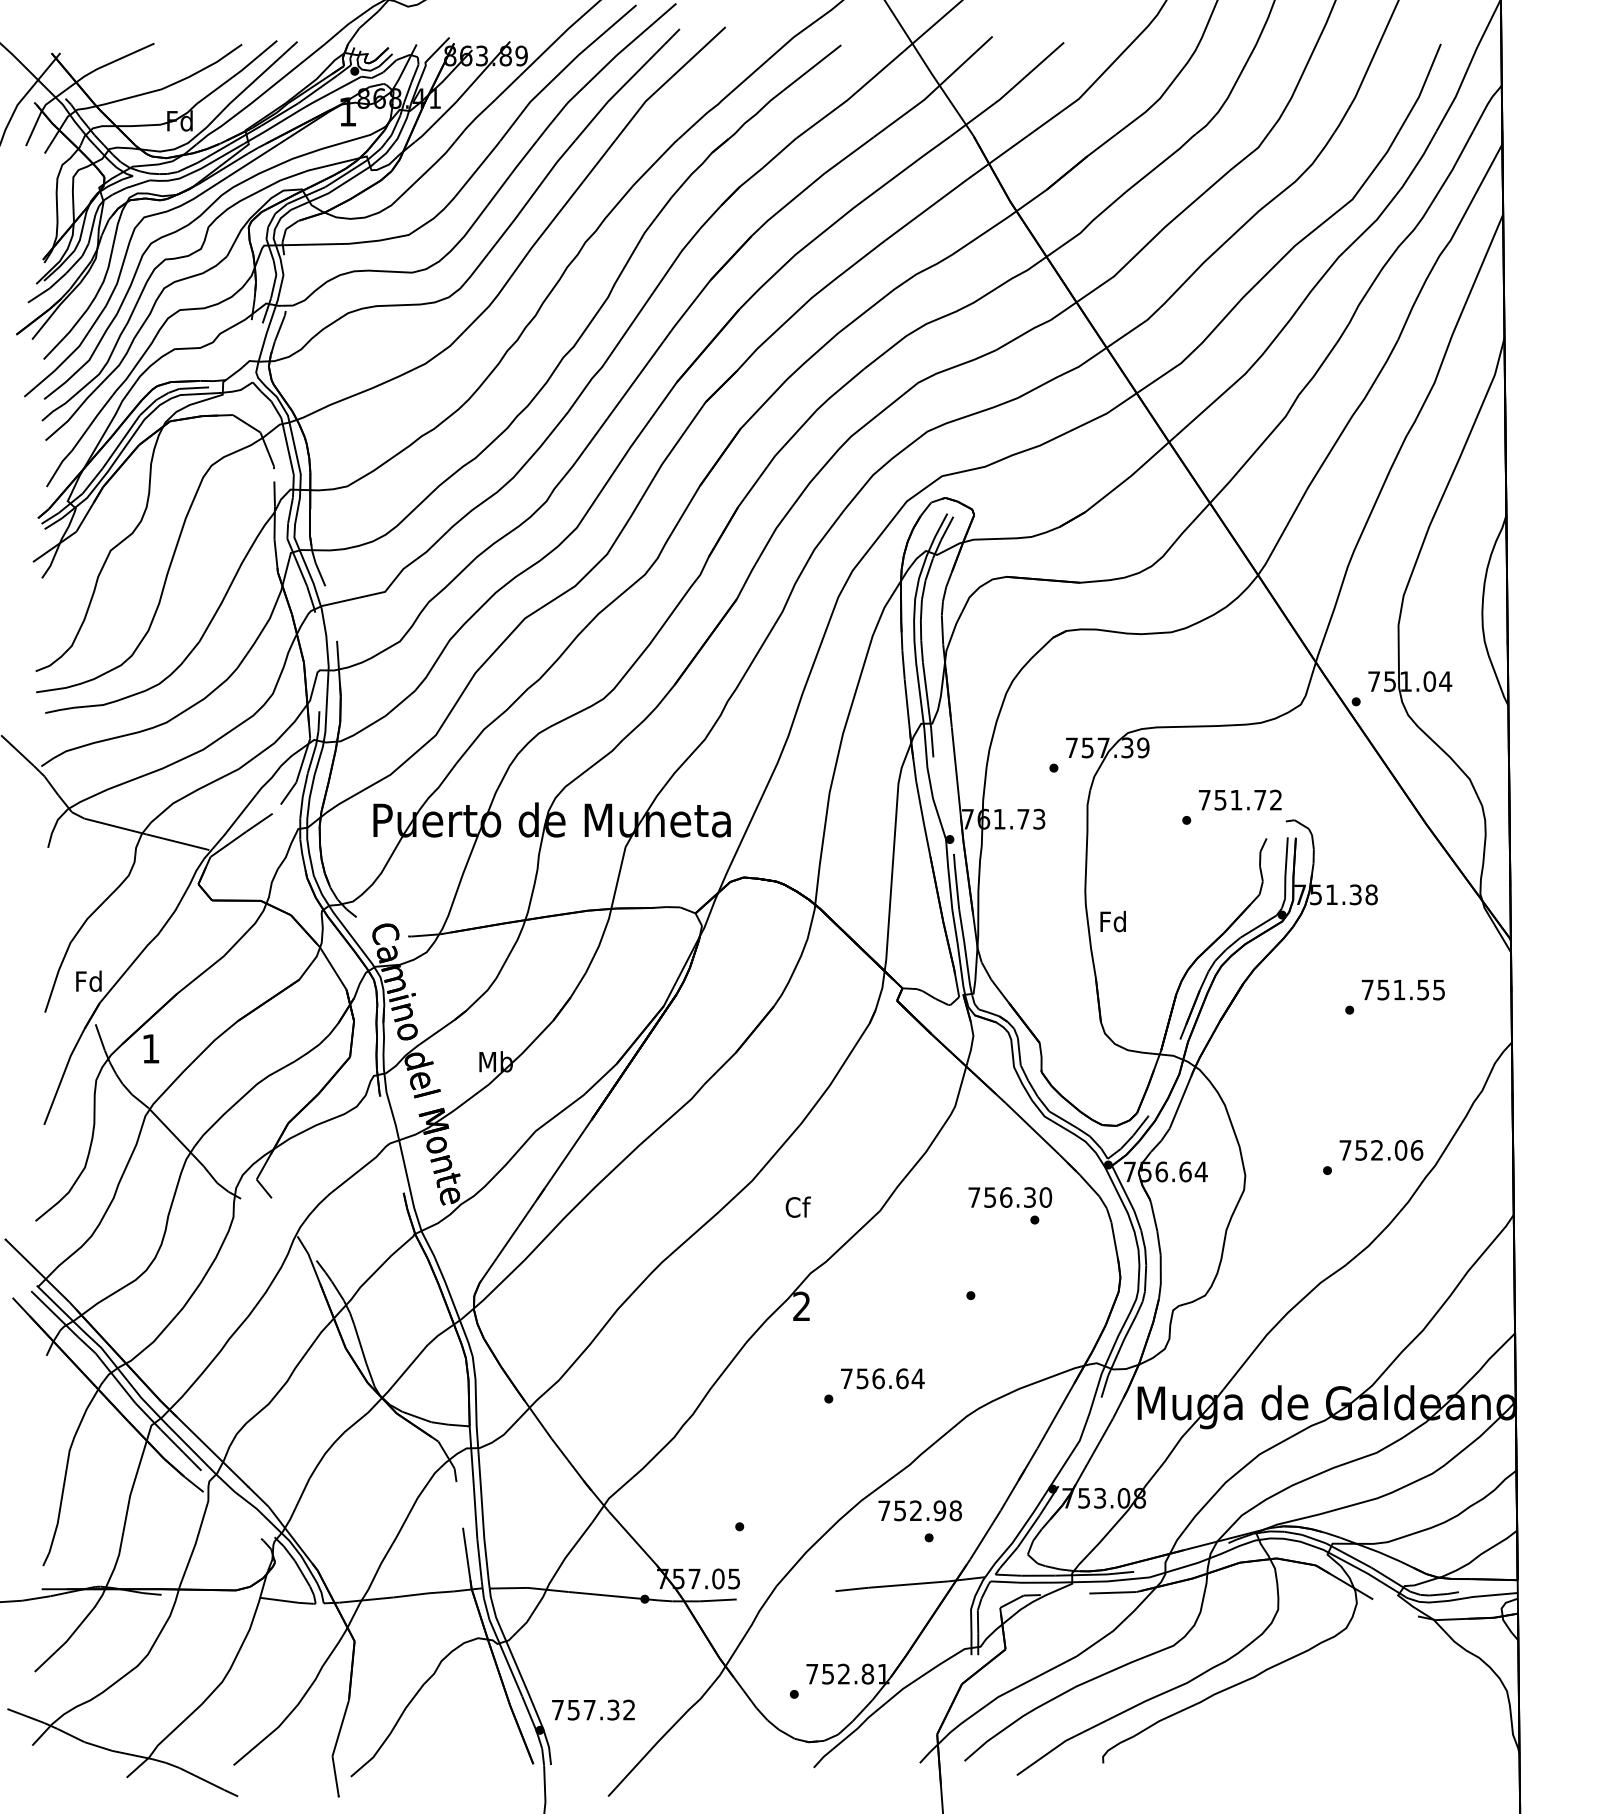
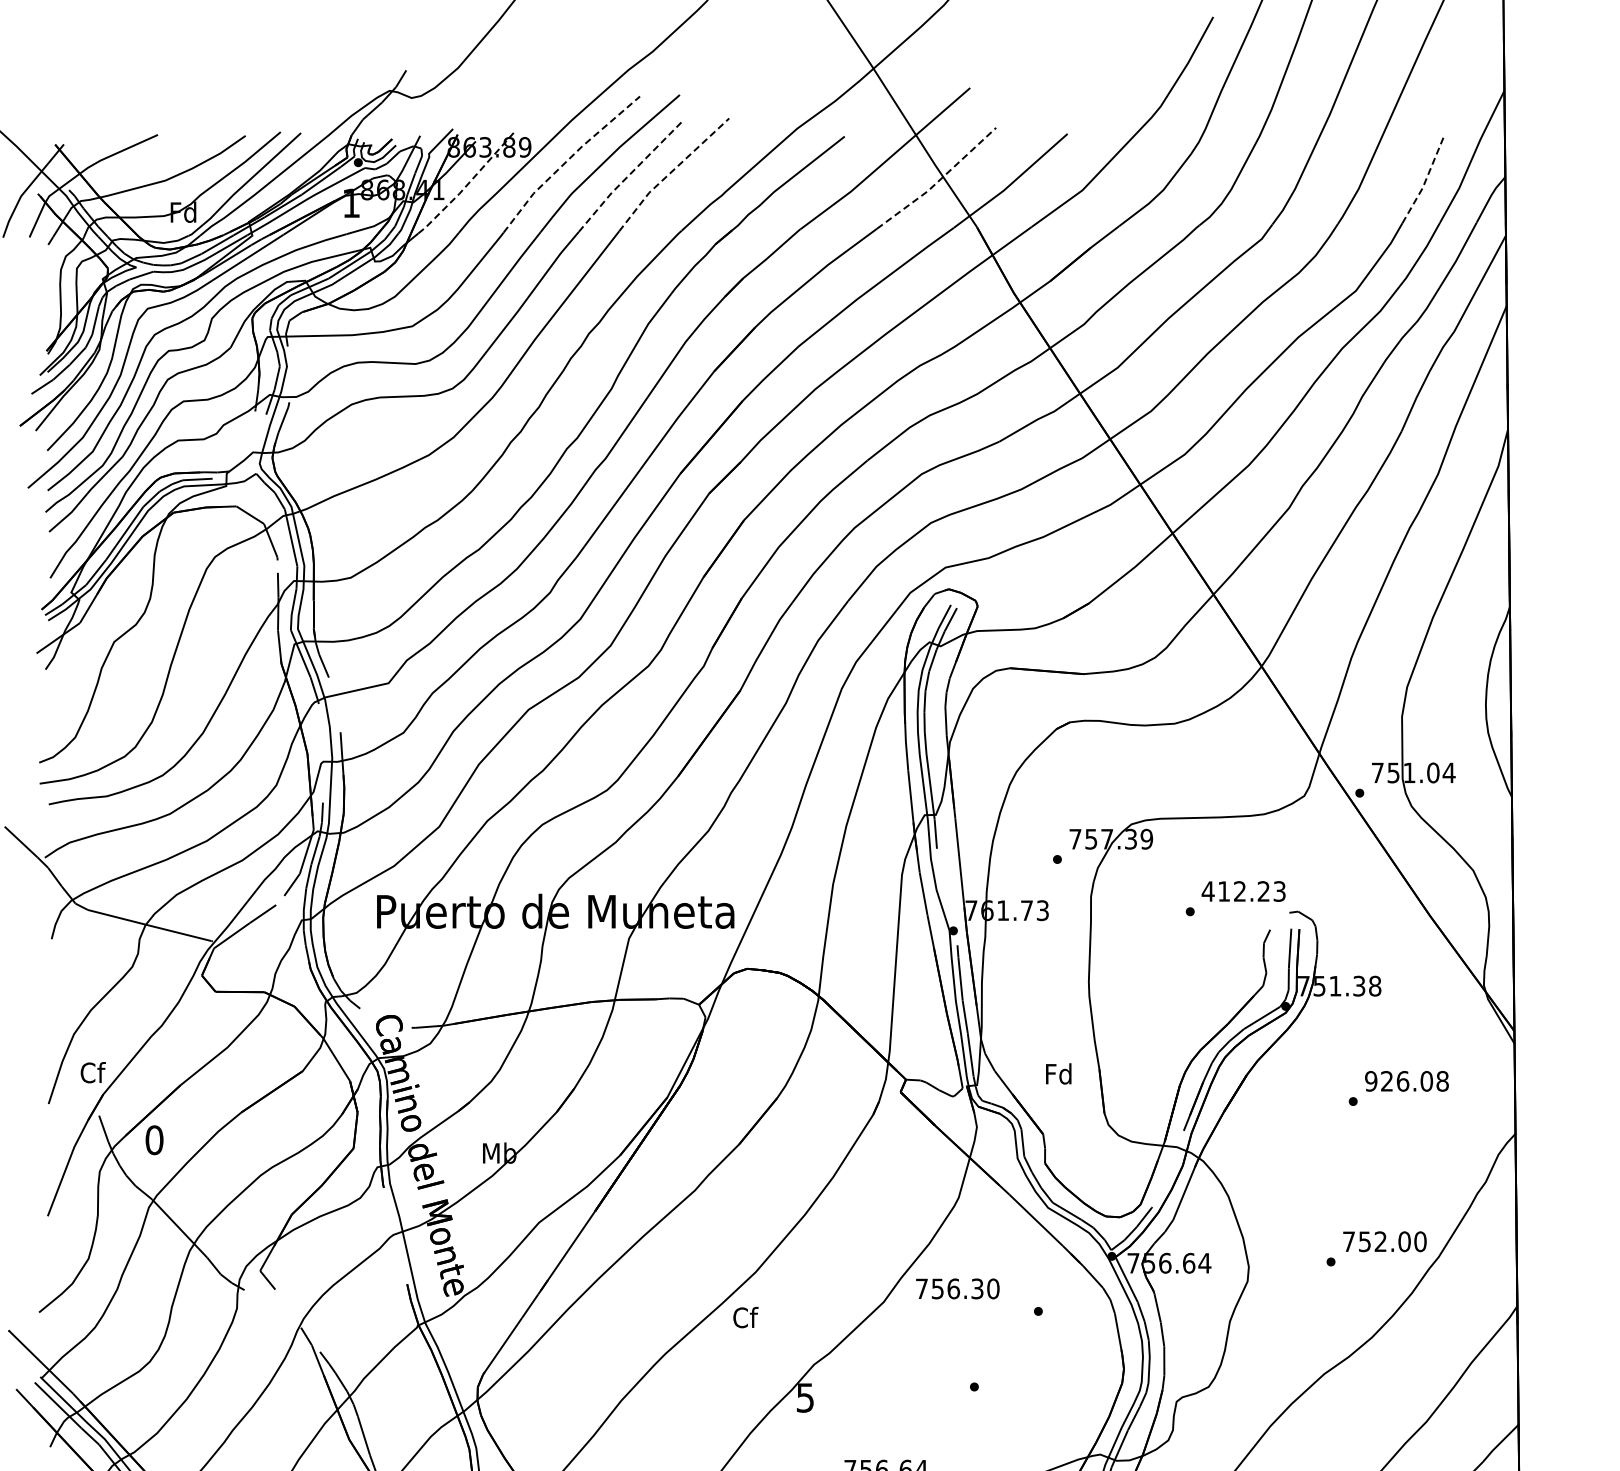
line: (564, 68) -> (568, 159), solid -> dashed
line: (667, 81) -> (671, 172), solid -> dashed
line: (625, 83) -> (629, 174), solid -> dashed
line: (935, 89) -> (939, 180), solid -> dashed
line: (1422, 89) -> (1426, 180), solid -> dashed
line: (463, 94) -> (467, 185), solid -> dashed
text: (1240, 799) -> (1244, 890), 751.72 -> 412.23
text: (1112, 921) -> (1058, 1073), moved
text: (89, 980) -> (93, 1071), Fd -> Cf
text: (1403, 989) -> (1407, 1080), 751.55 -> 926.08
text: (150, 1048) -> (154, 1139), 1 -> 0
text: (1416, 1150) -> (1420, 1241), 752.06 -> 752.00
text: (1010, 1197) -> (958, 1288), moved
text: (797, 1206) -> (745, 1316), moved
text: (801, 1306) -> (805, 1397), 2 -> 5

